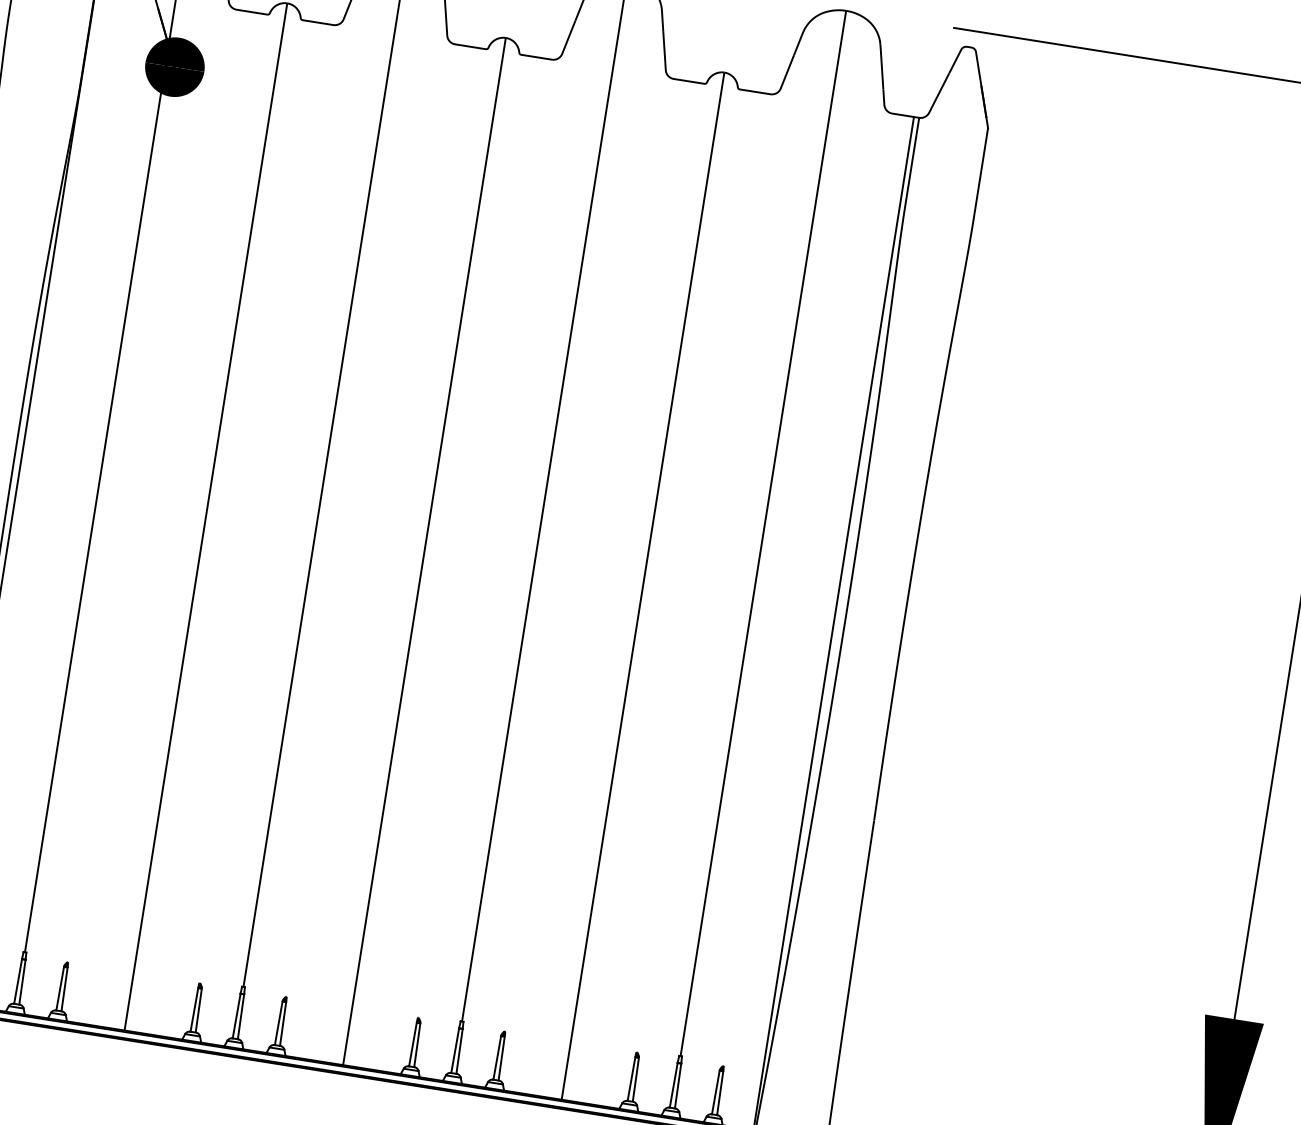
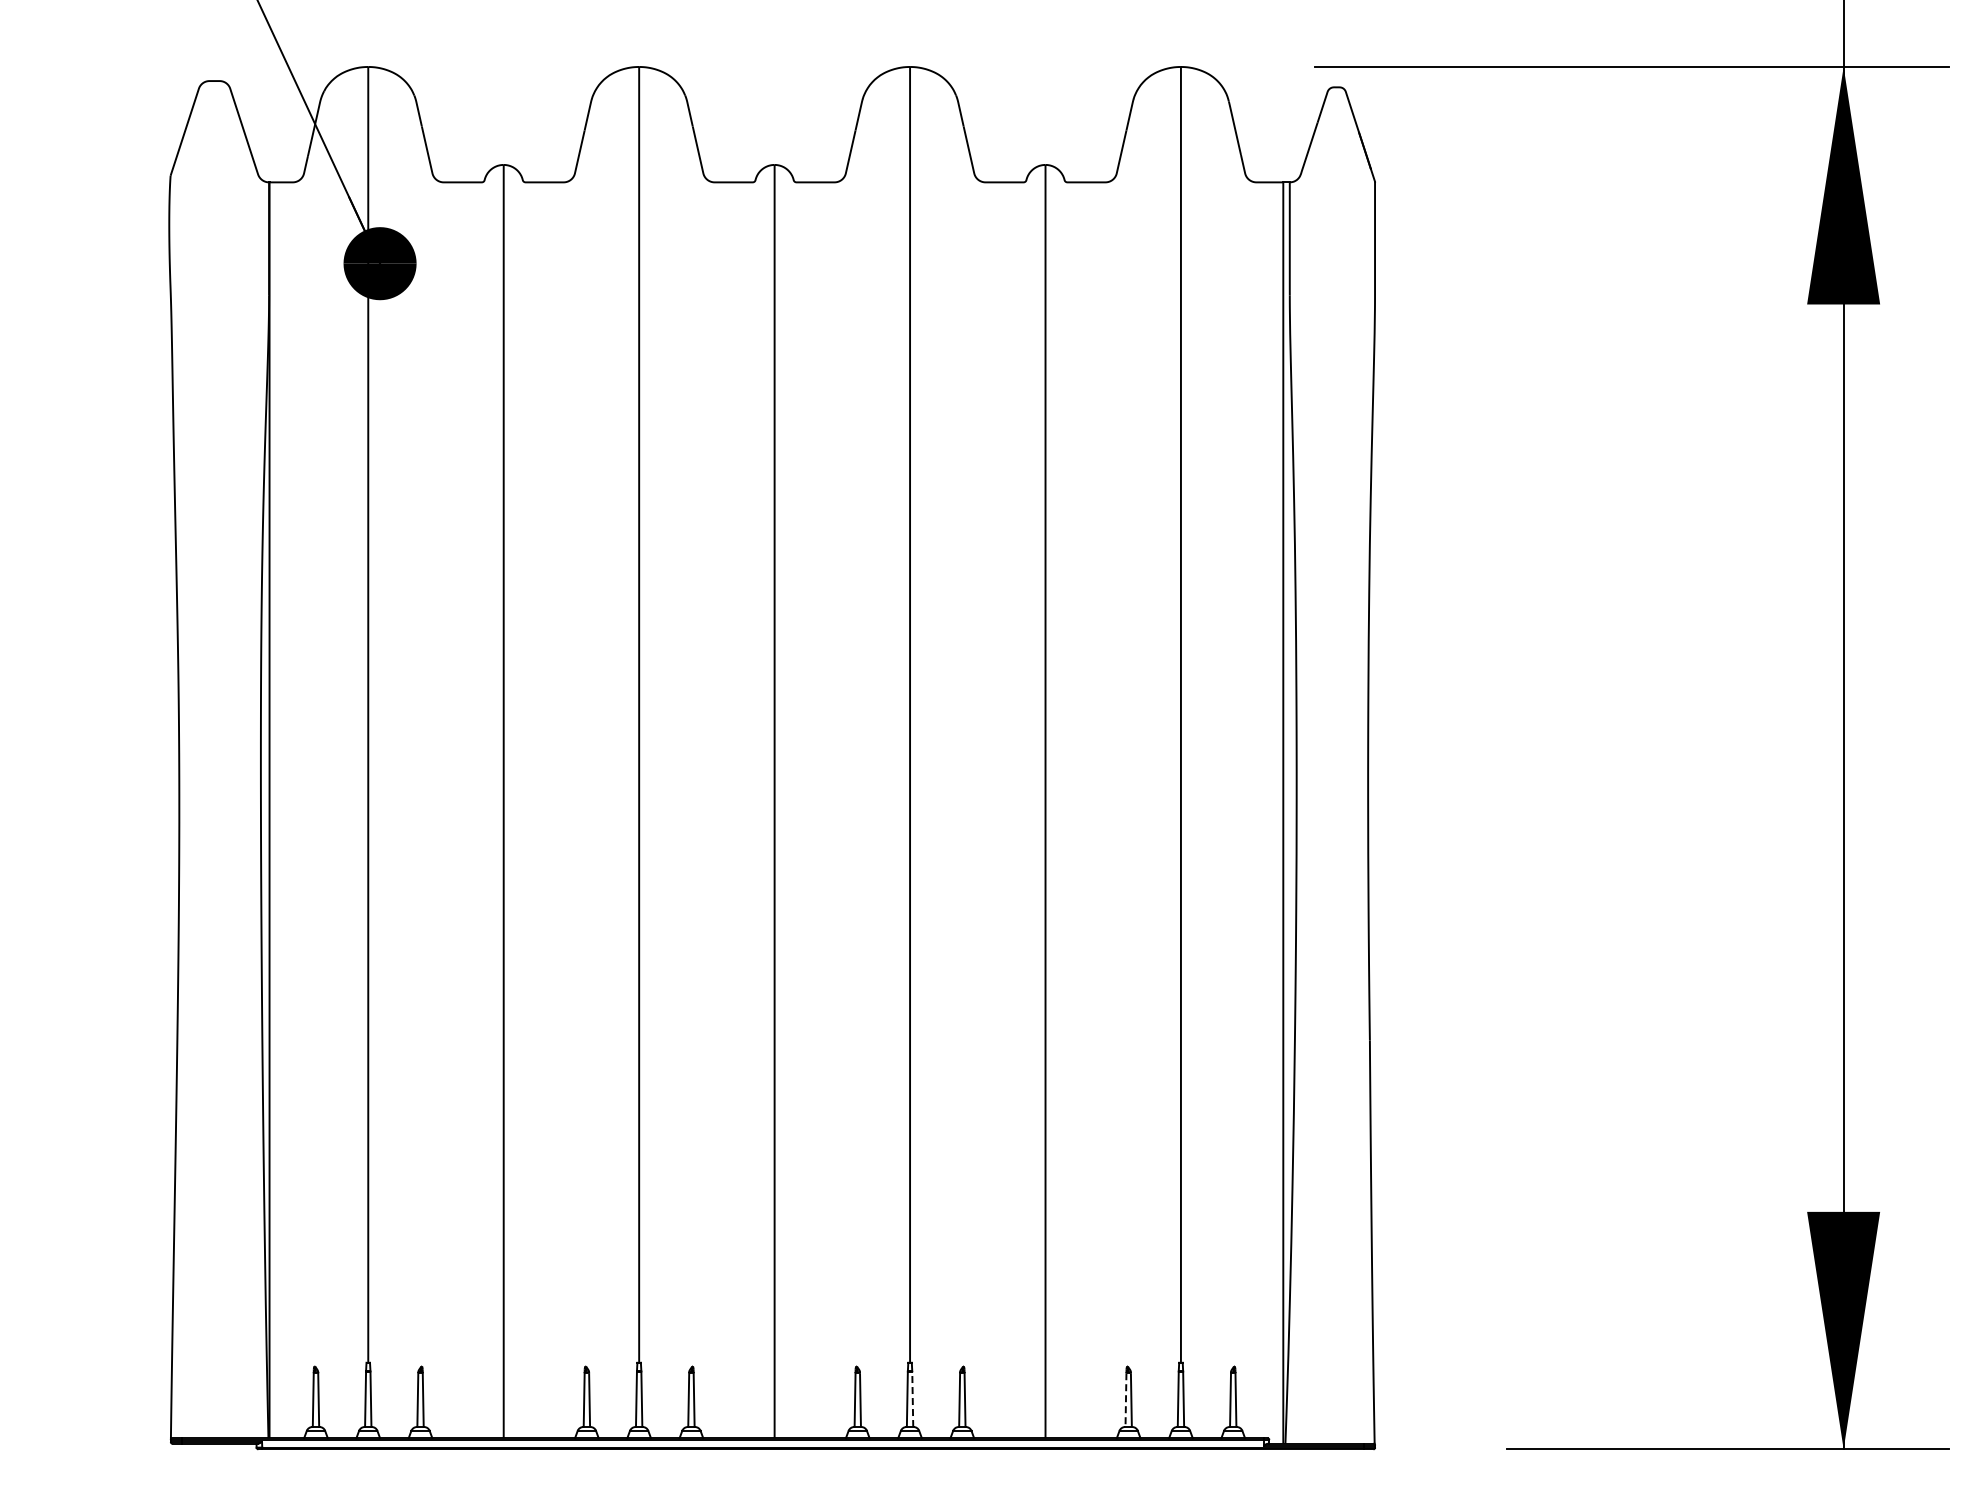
line: (459, 1051) -> (912, 1399), solid -> dashed
line: (631, 1079) -> (1125, 1400), solid -> dashed

